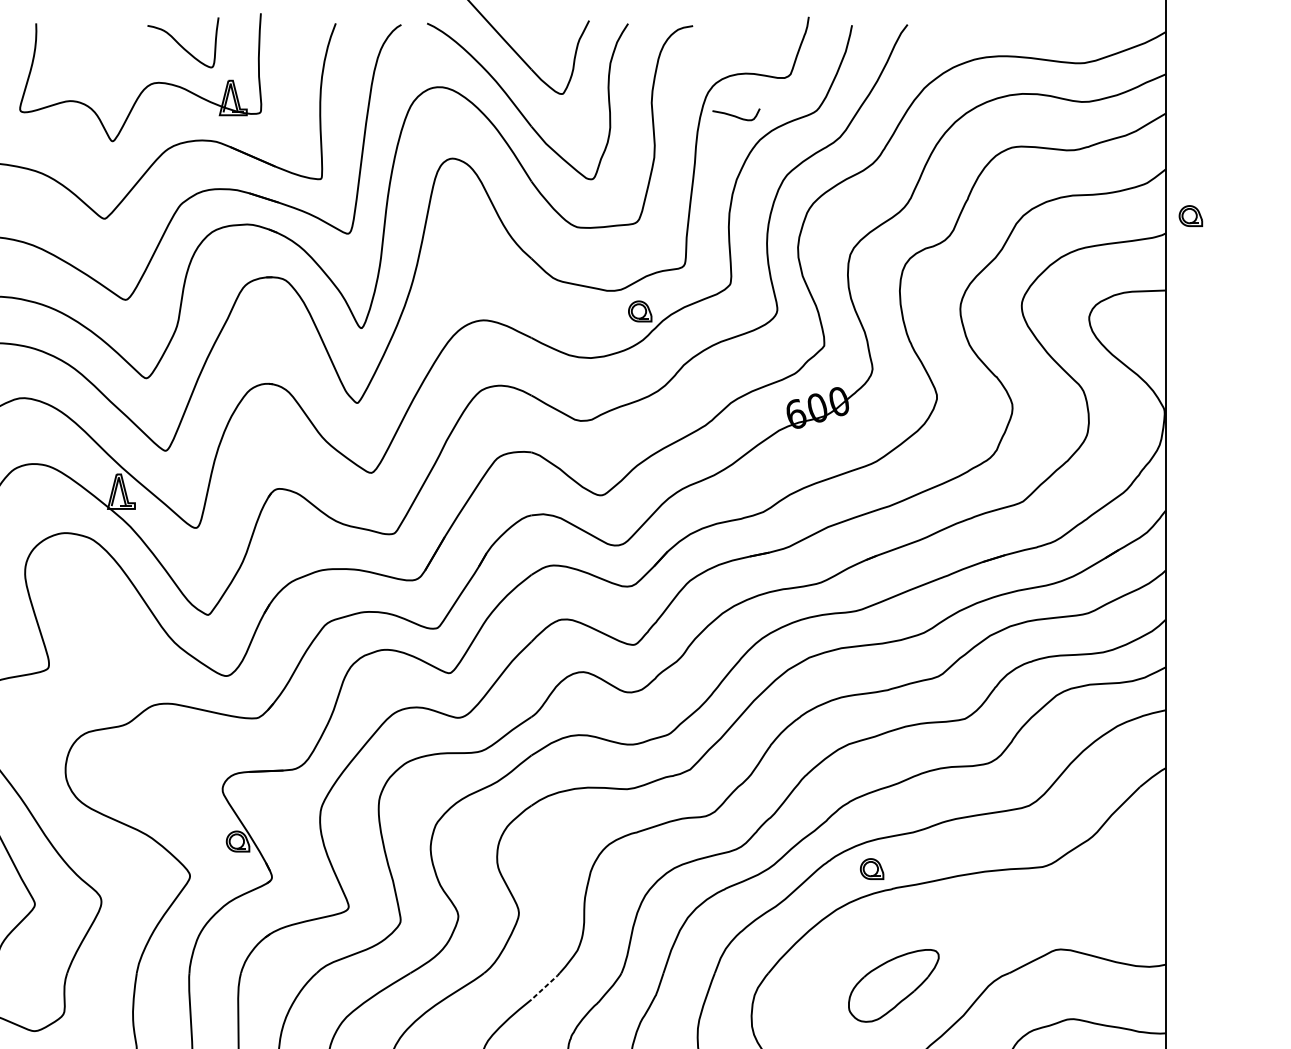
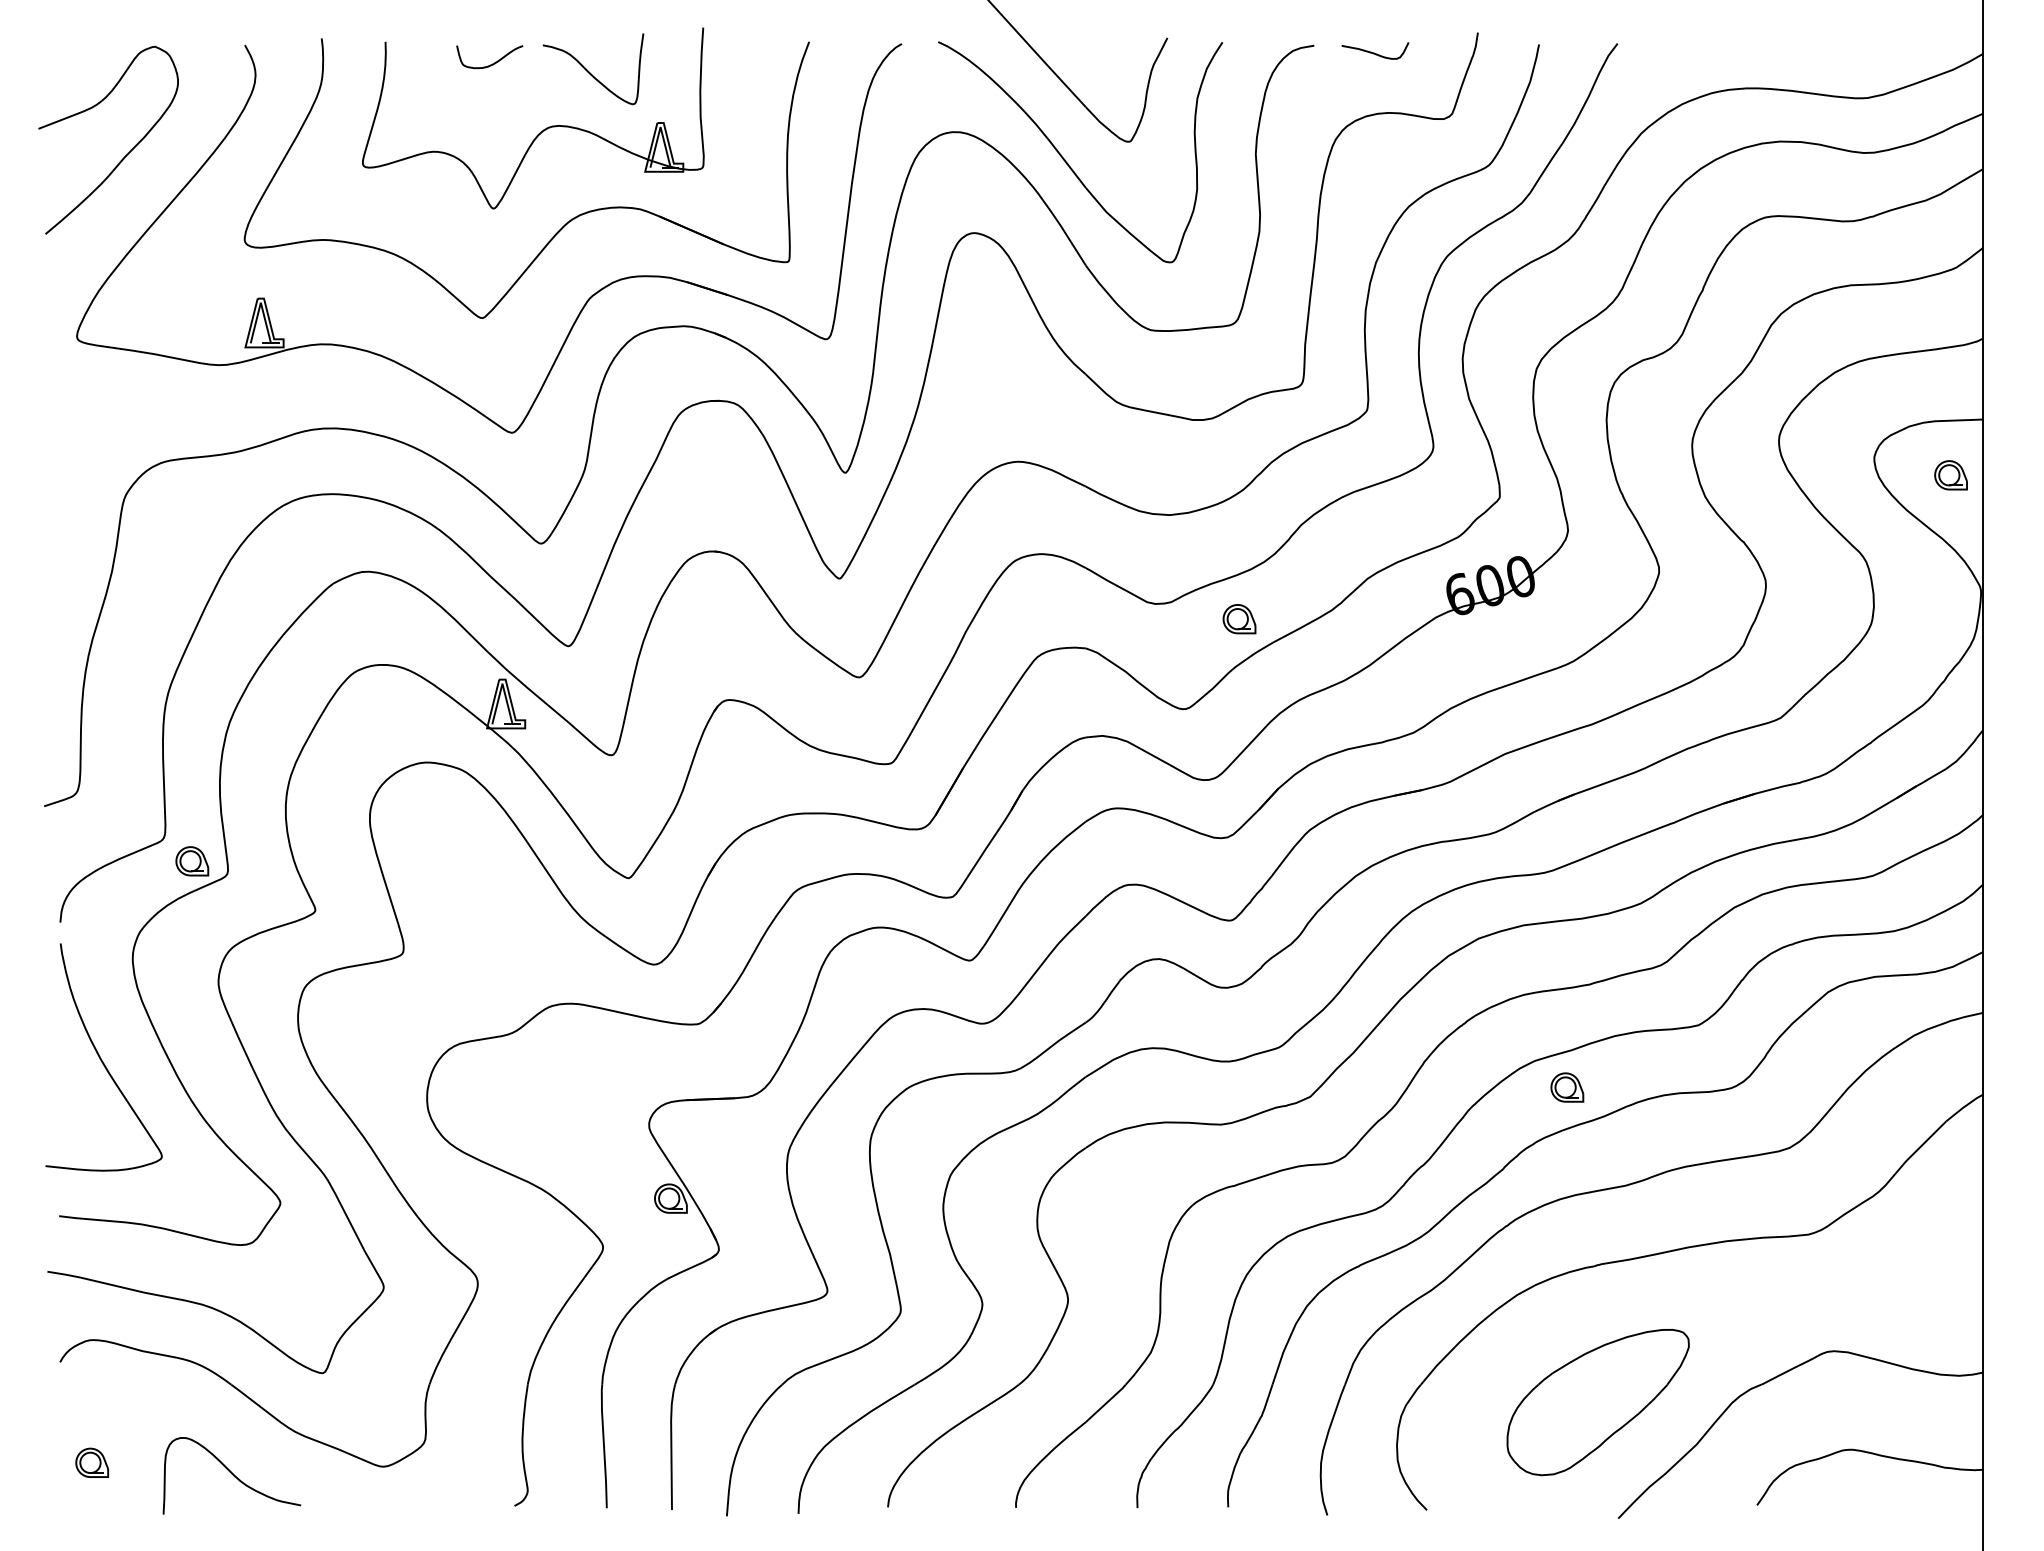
curve: (111, 38) -> (492, 63), added
curve: (735, 115) -> (1374, 52), moved
part: (1190, 216) -> (1950, 475), moved
part: (640, 311) -> (1239, 619), moved
part: (872, 869) -> (1567, 1087), moved
part: (893, 985) -> (1597, 1402), size x1.43
line: (545, 986) -> (1105, 1403), dashed -> solid

